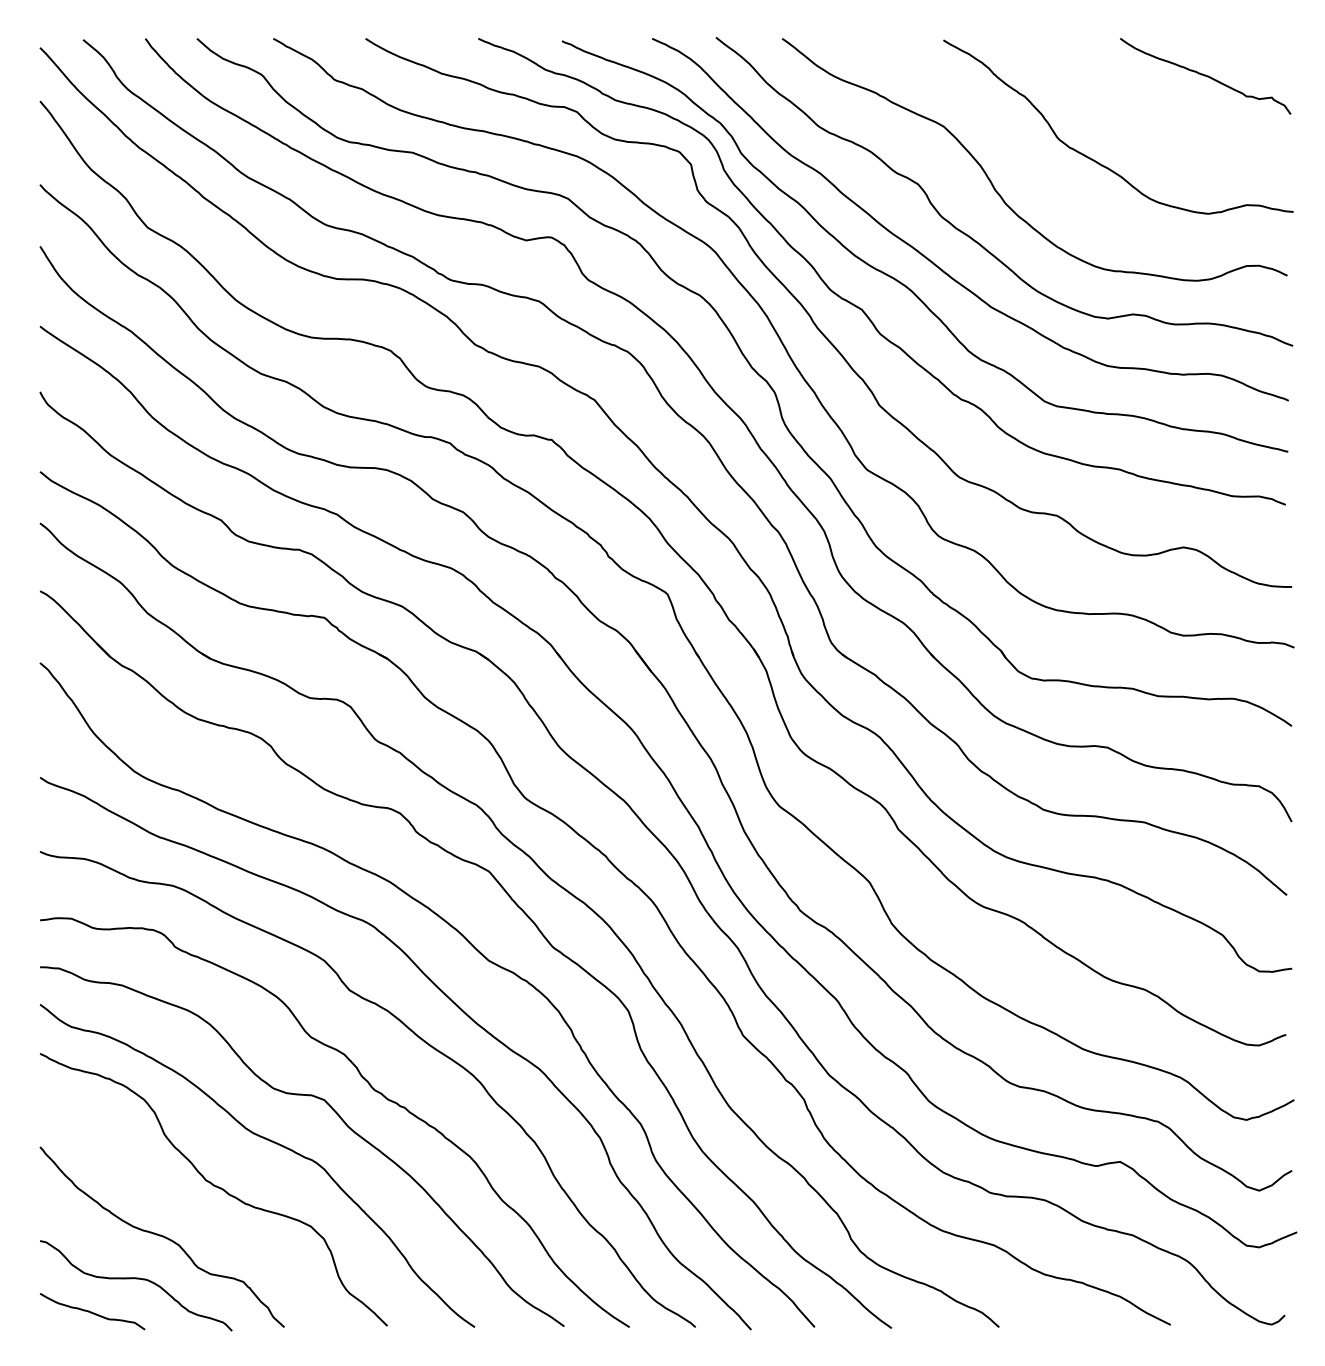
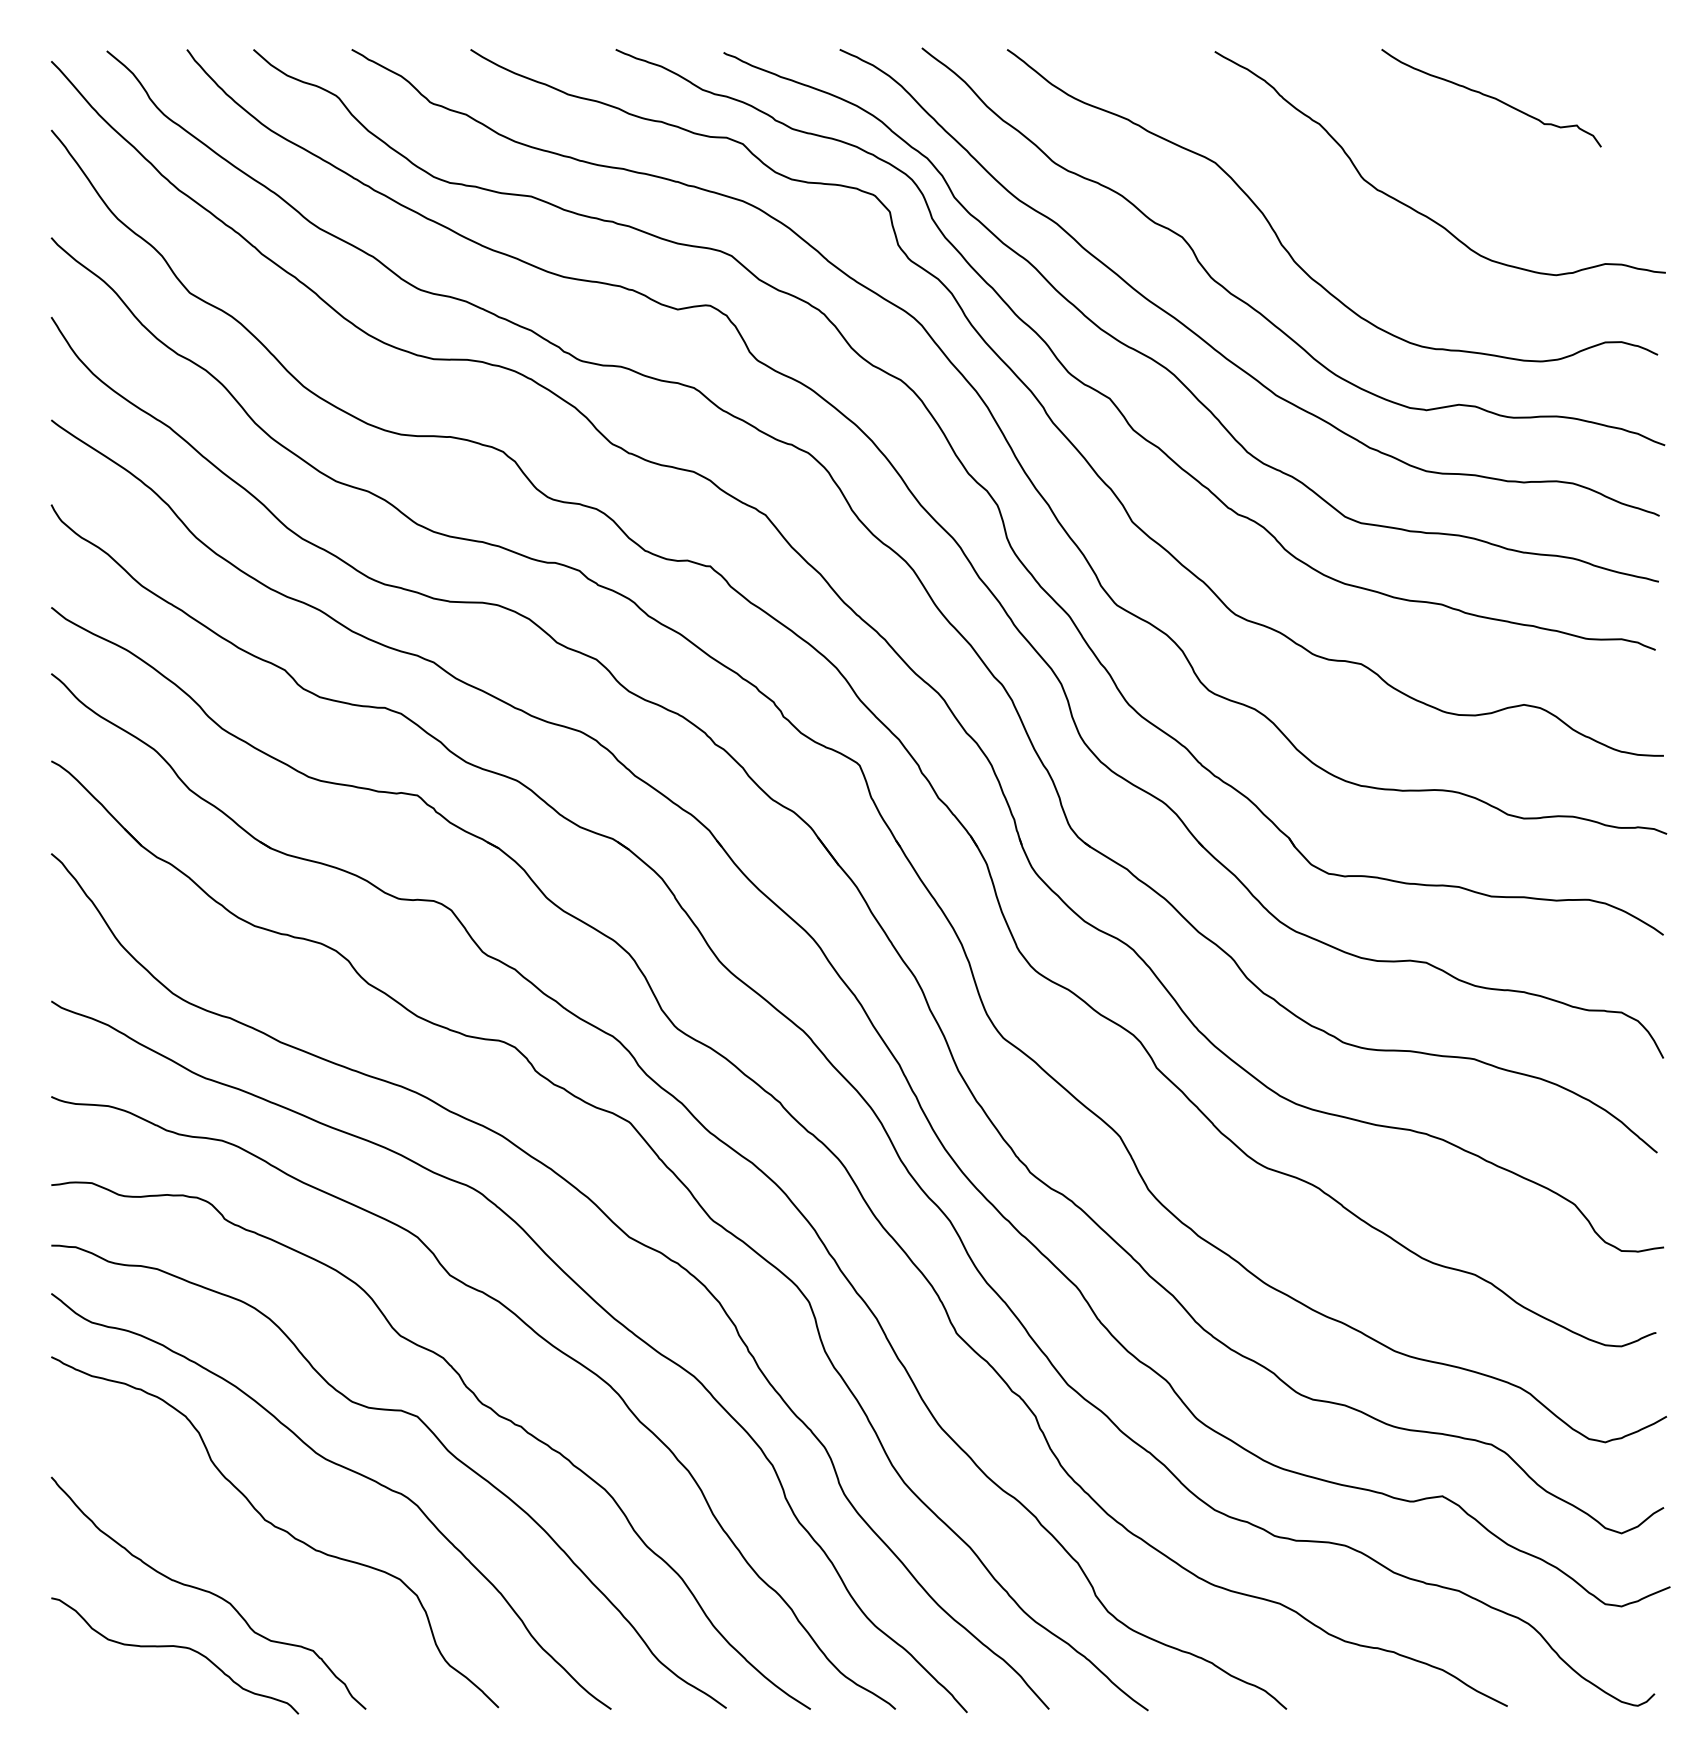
curve: (1205, 75) -> (1491, 97), moved
curve: (92, 1311) -> (118, 1689), removed

